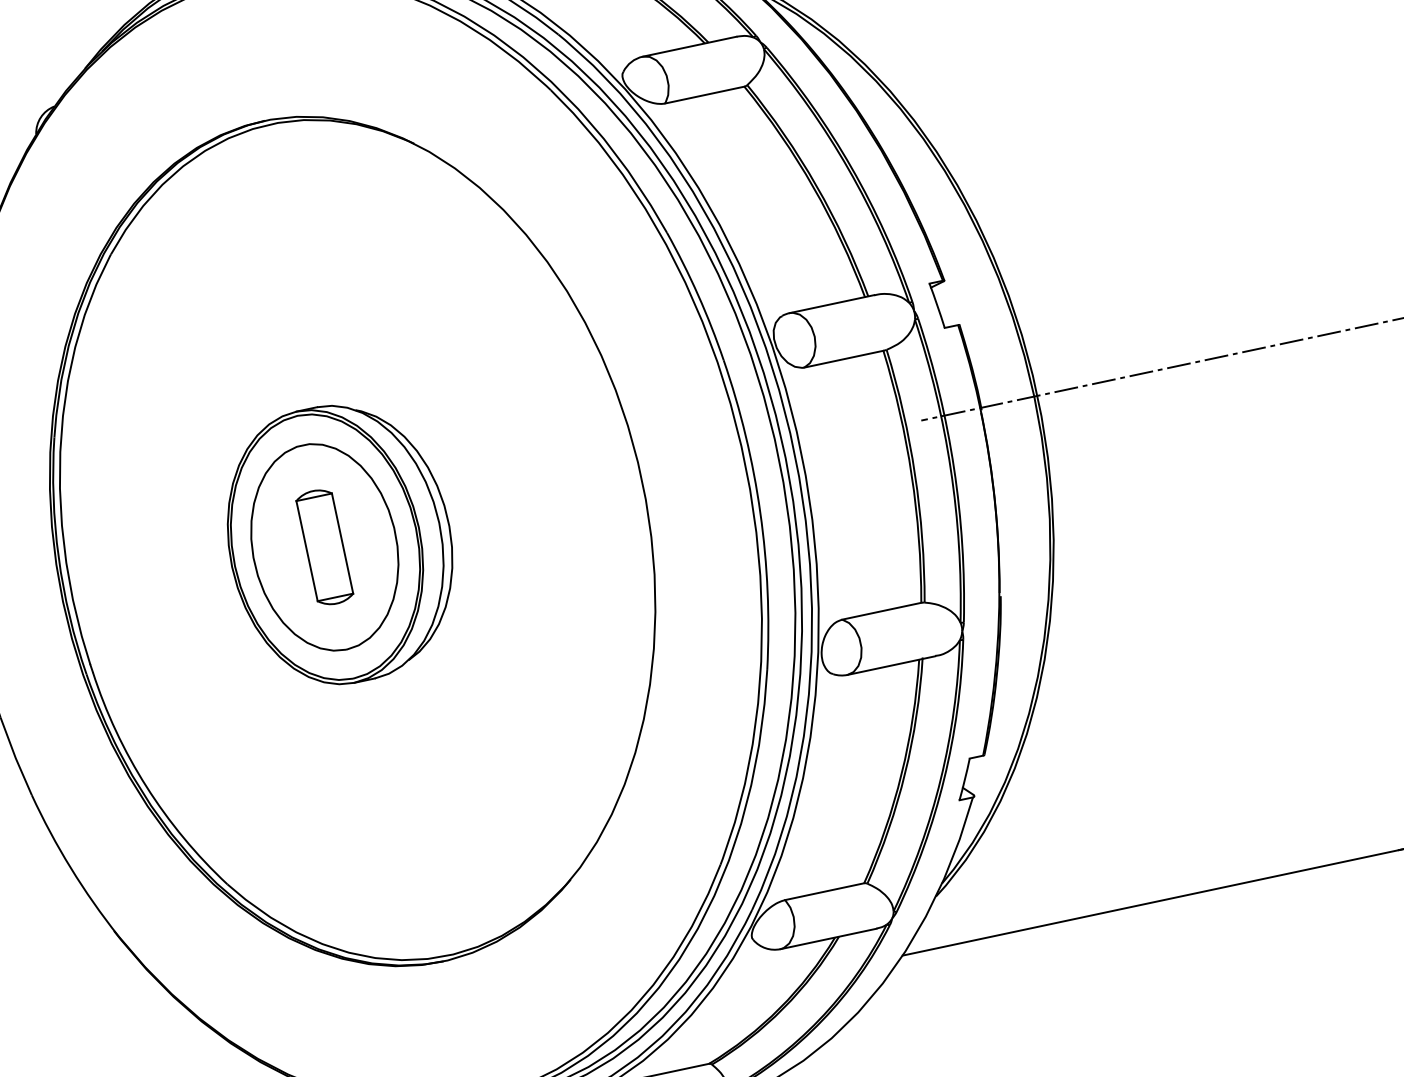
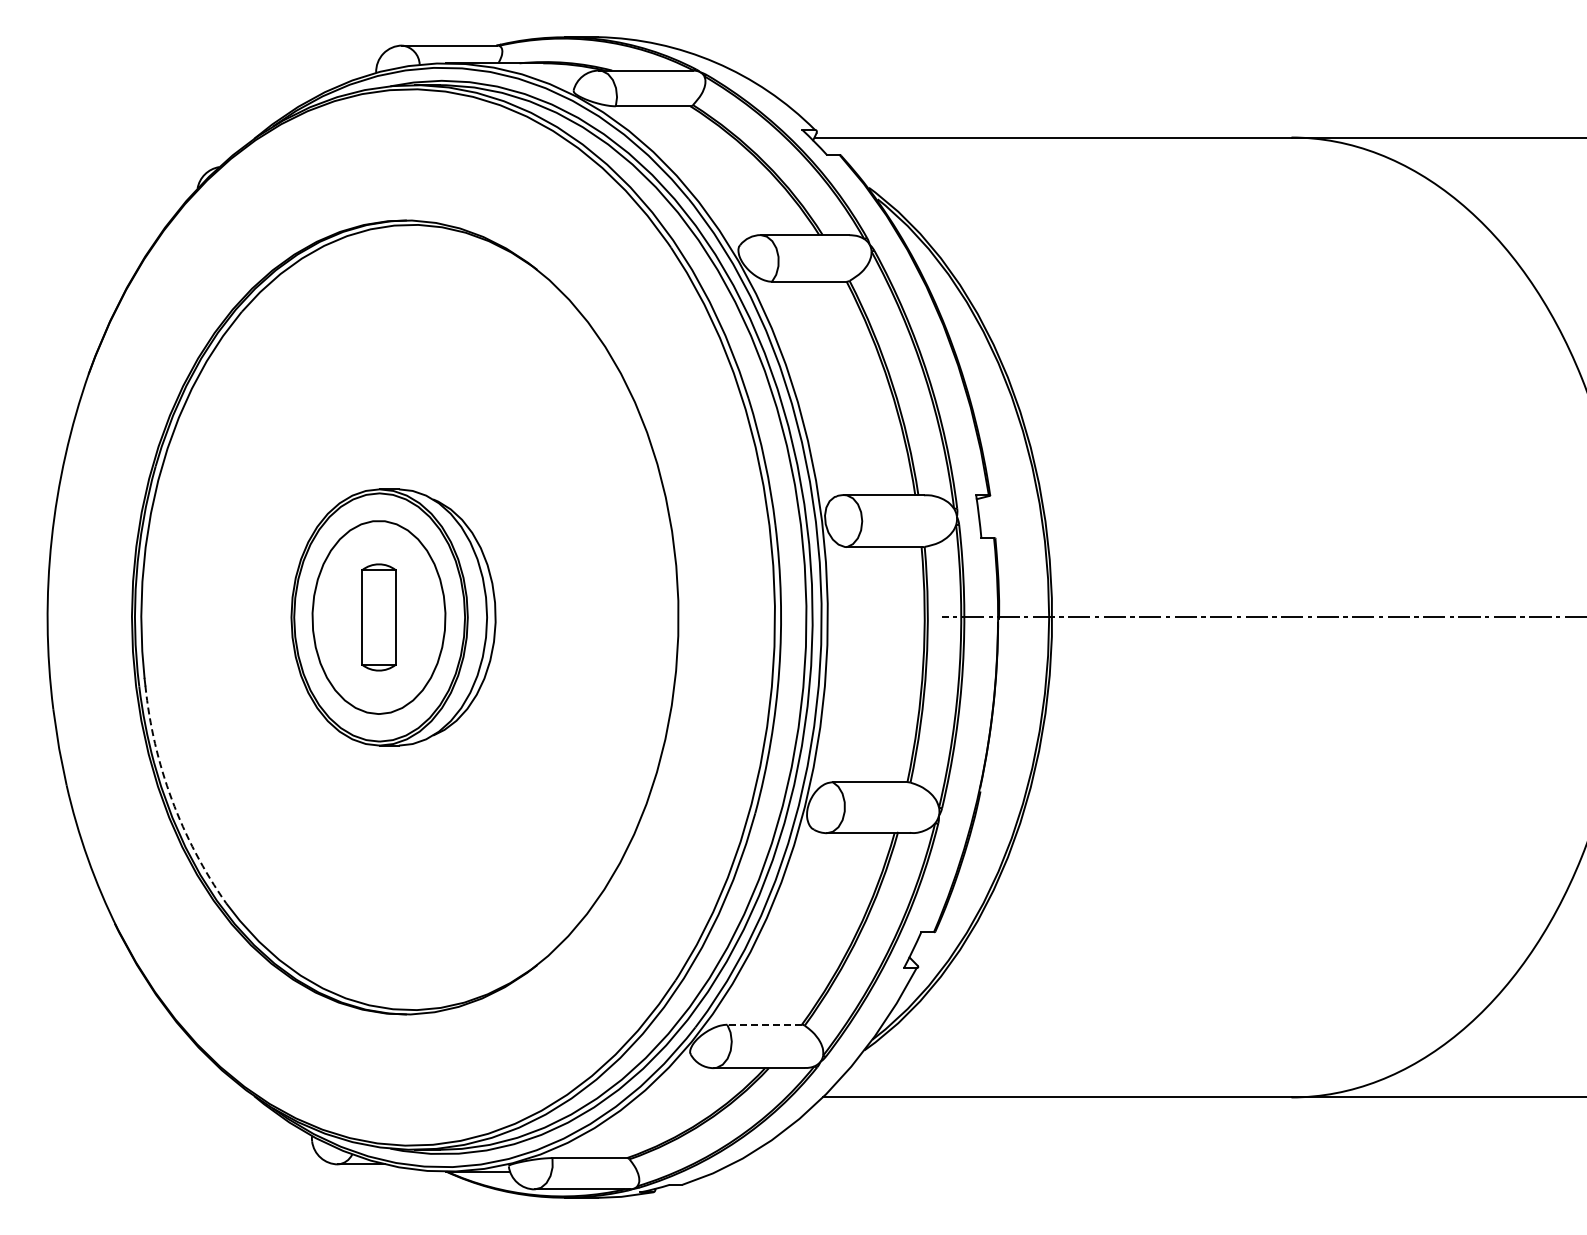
arc: (146, 786) -> (171, 799), solid -> dashed
line: (824, 891) -> (764, 1024), solid -> dashed

